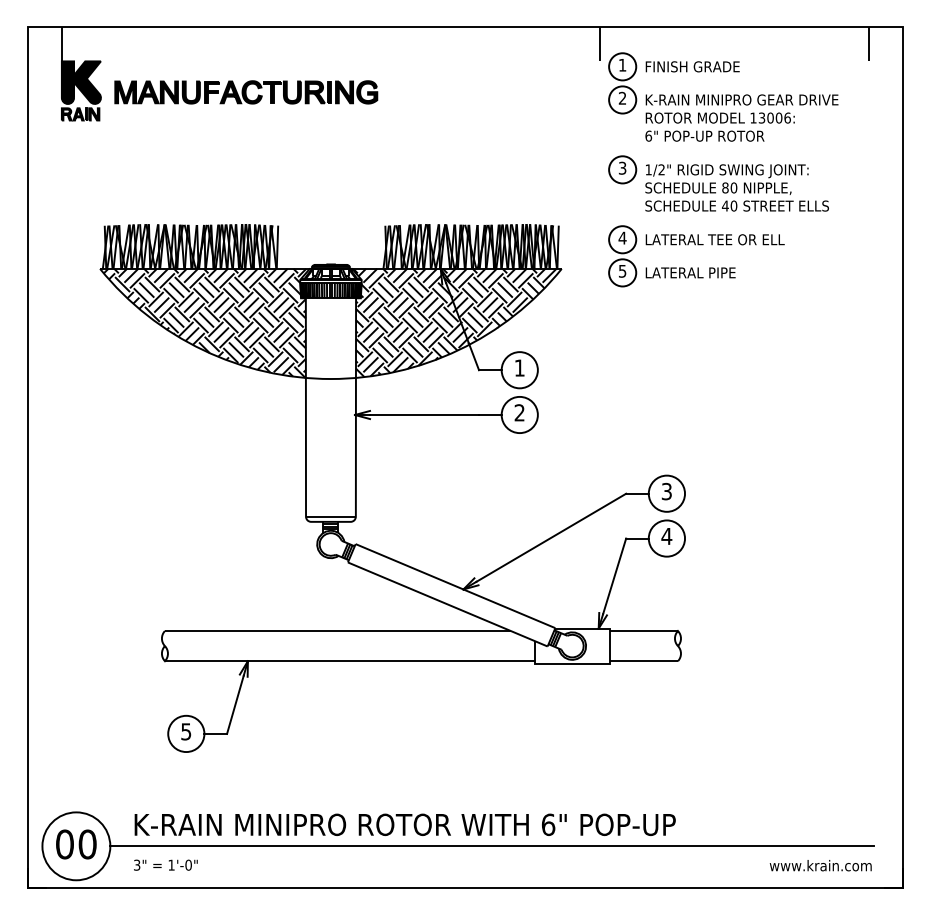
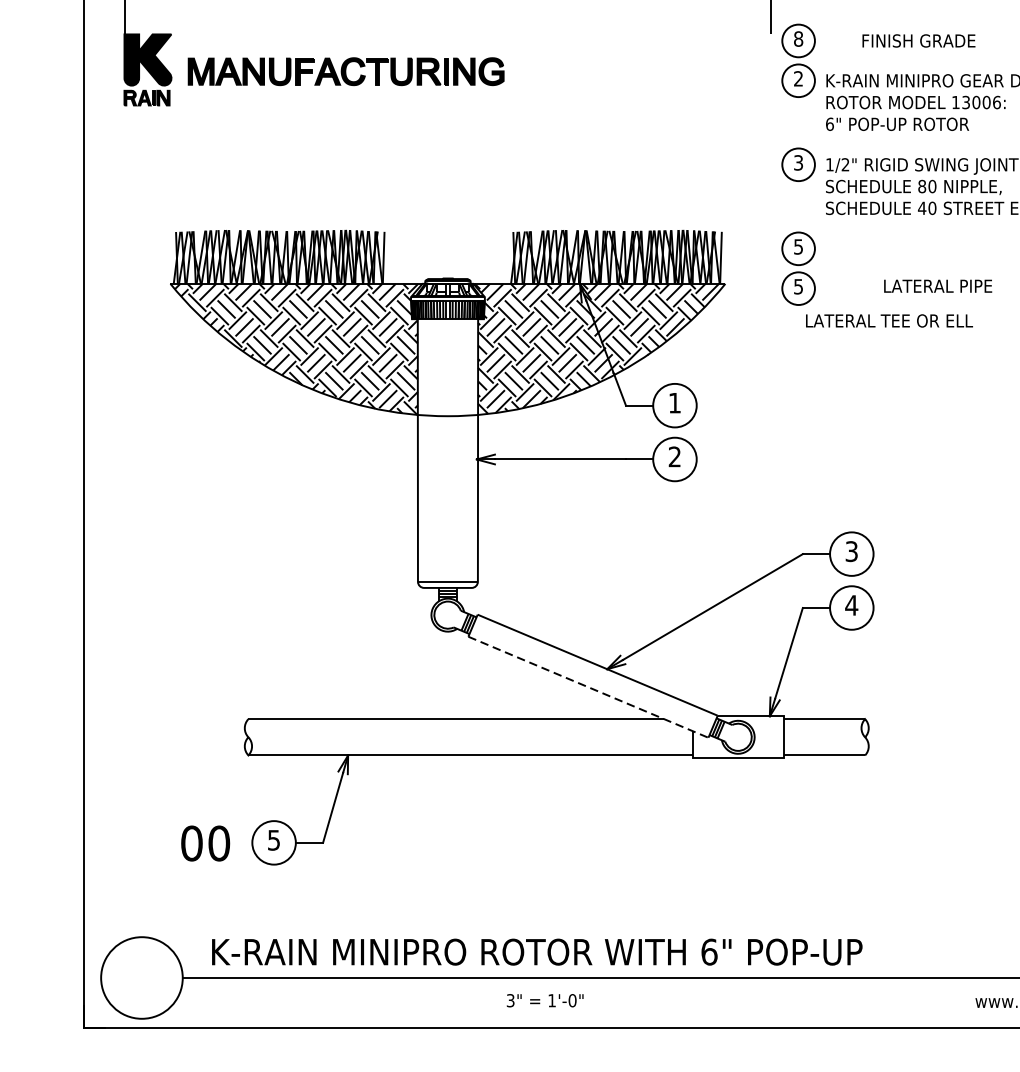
text: (622, 64) -> (798, 38), 1 -> 8
text: (692, 66) -> (918, 40), moved
text: (622, 237) -> (798, 246), 4 -> 5
text: (714, 239) -> (888, 320), moved
text: (690, 272) -> (937, 285), moved
line: (448, 604) -> (589, 687), solid -> dashed
text: (76, 844) -> (205, 843), moved
text: (165, 864) -> (544, 999), moved

